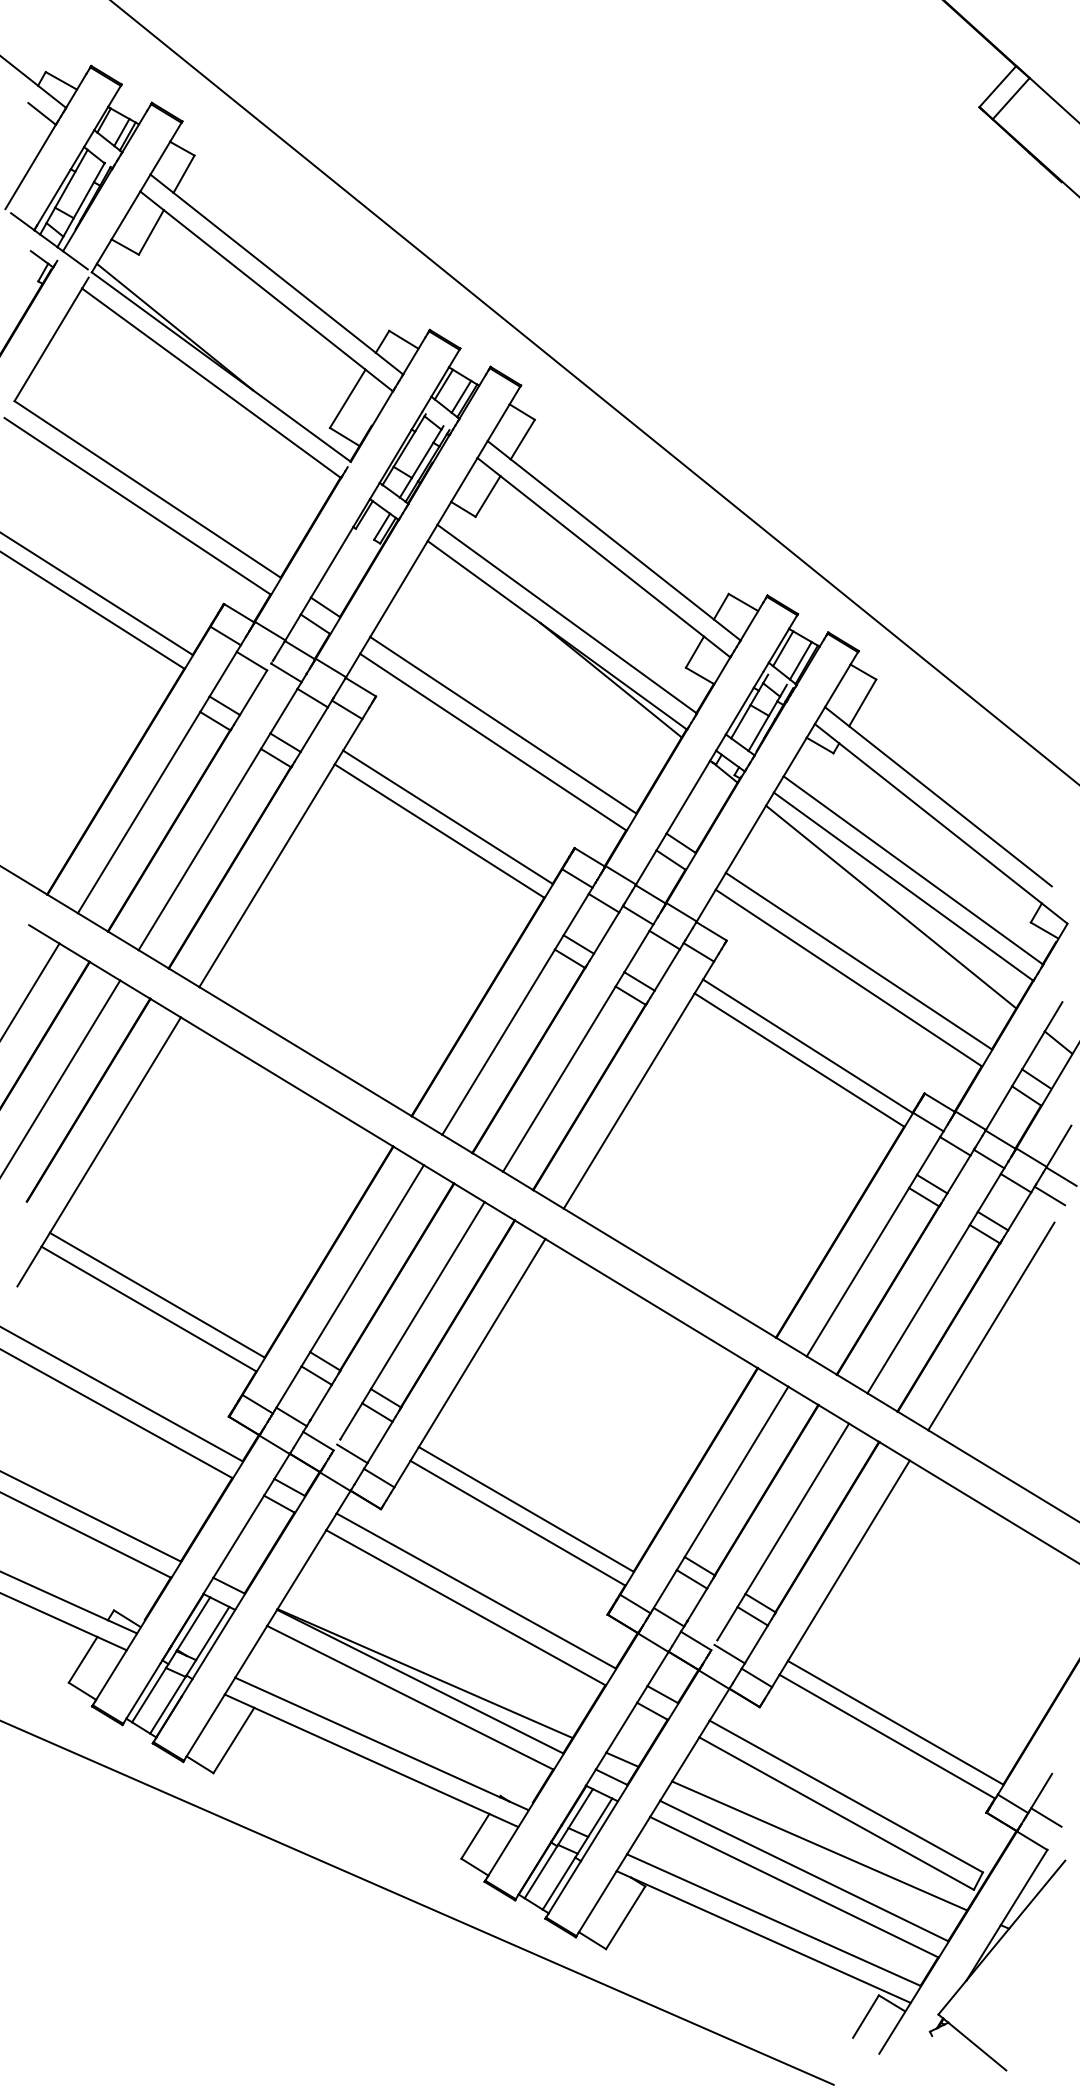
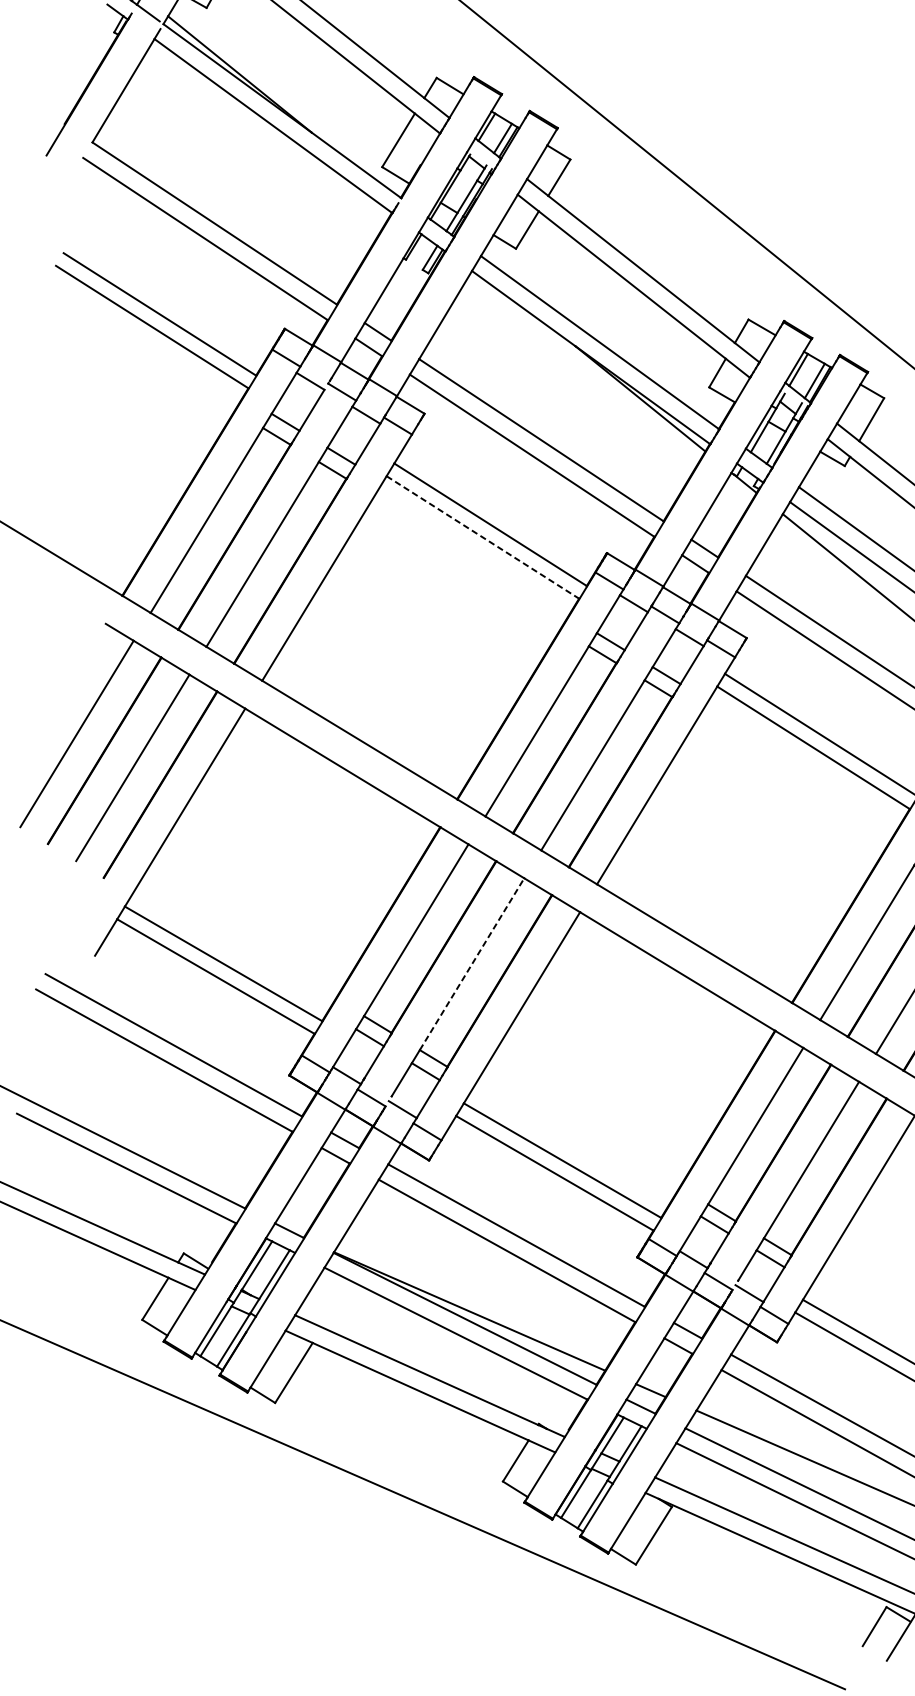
line: (439, 831) -> (482, 537), solid -> dashed
line: (428, 1295) -> (472, 964), solid -> dashed

